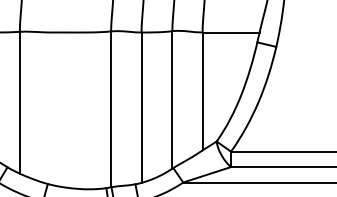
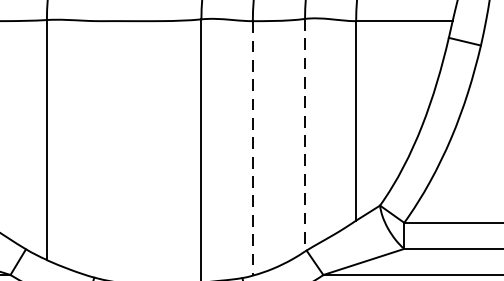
line: (172, 99) -> (305, 134), solid -> dashed
line: (141, 108) -> (252, 149), solid -> dashed

